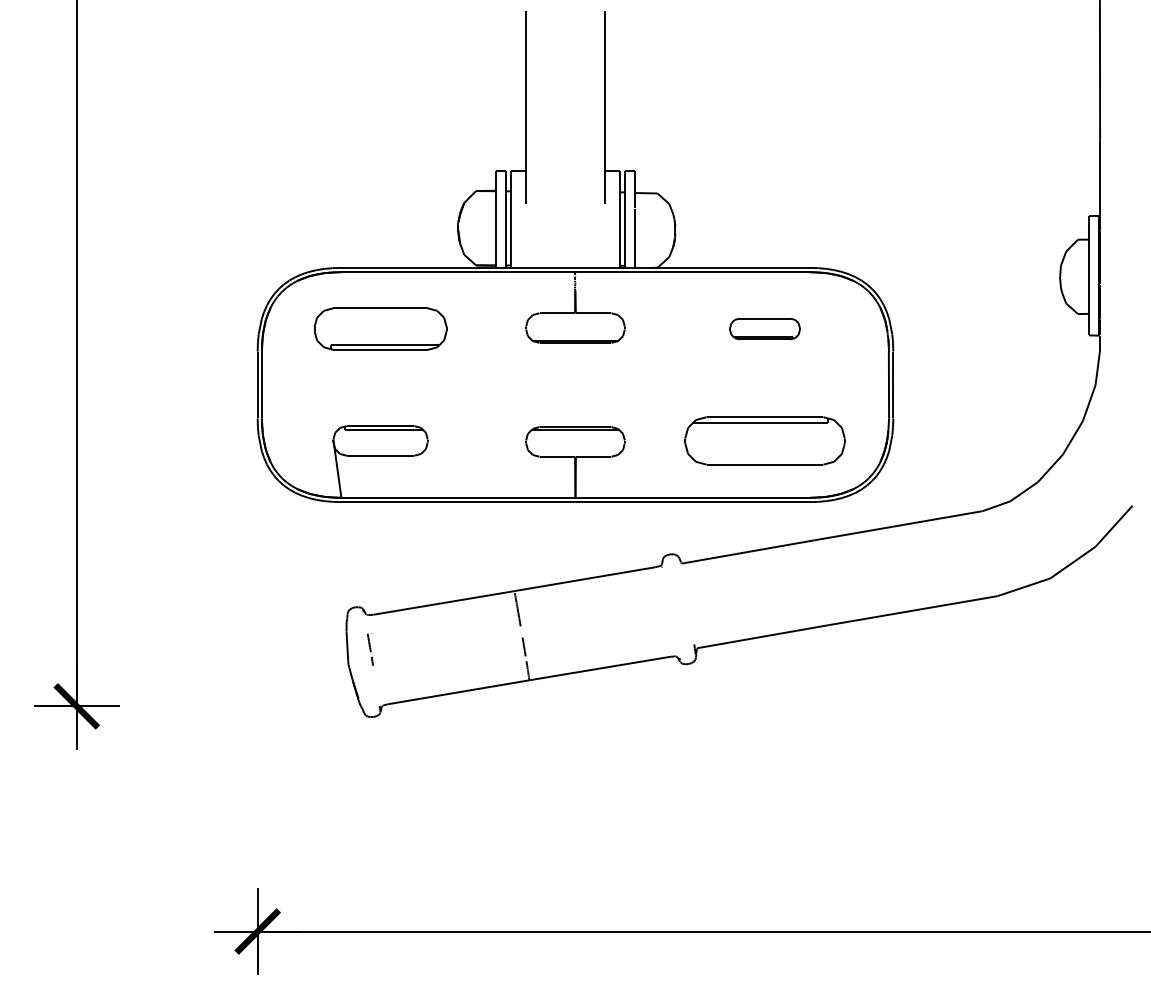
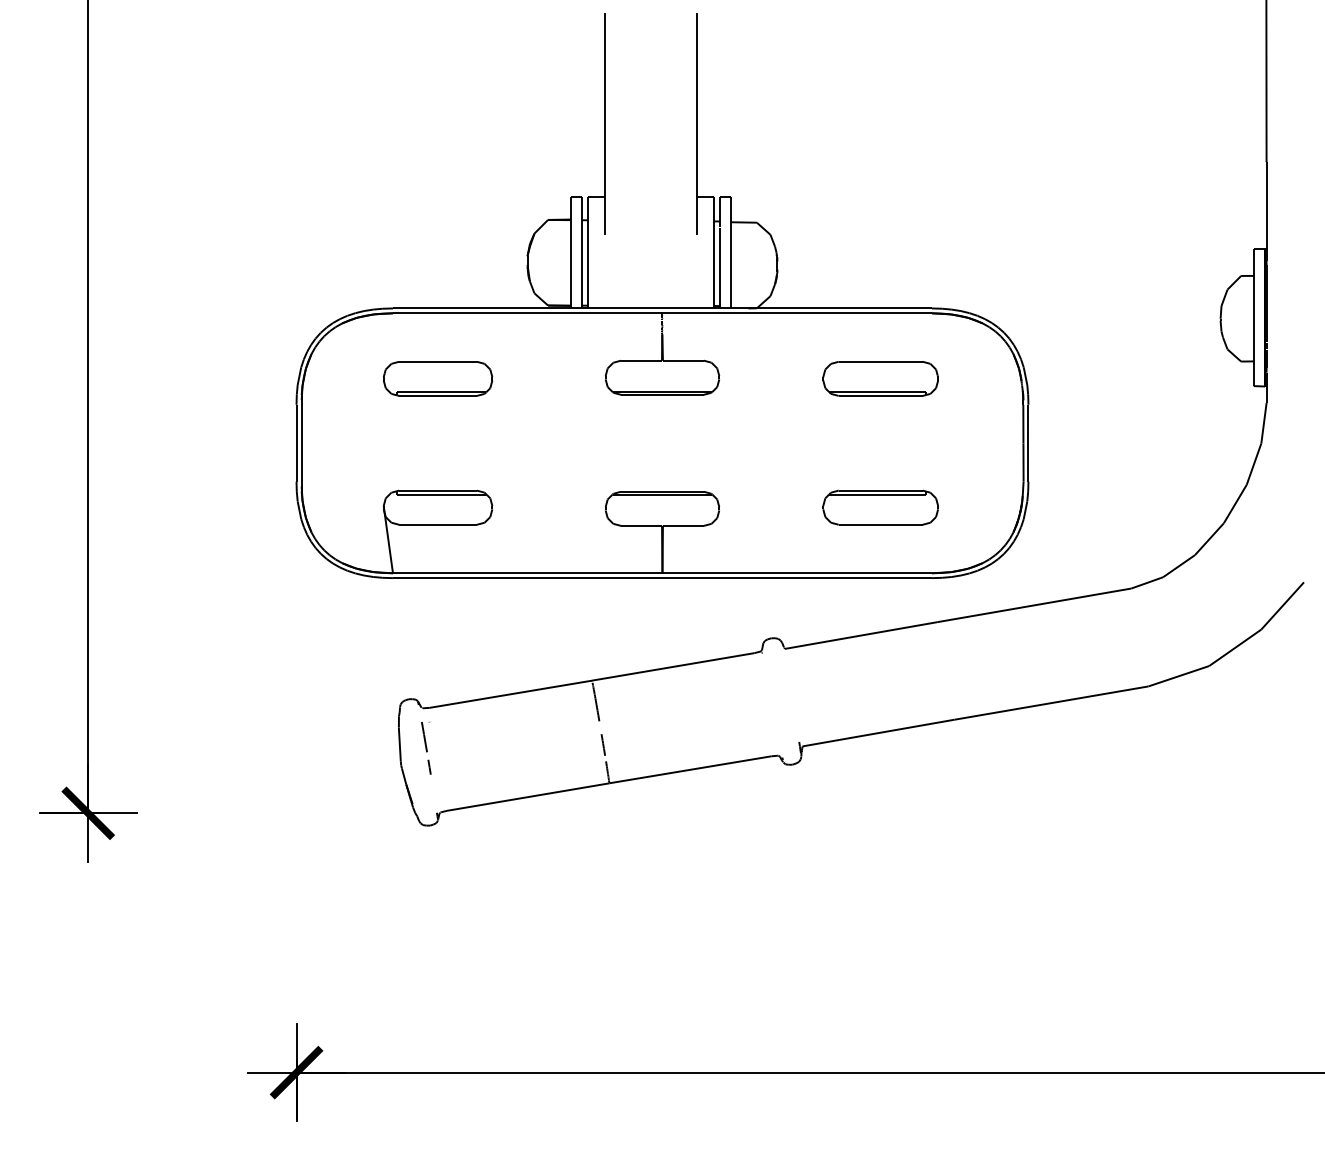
part: (380, 328) -> (437, 378), size x0.71
part: (764, 328) -> (880, 378), size x1.43
part: (764, 440) -> (880, 507), size x0.62
part: (370, 649) -> (426, 747), size x1.43

